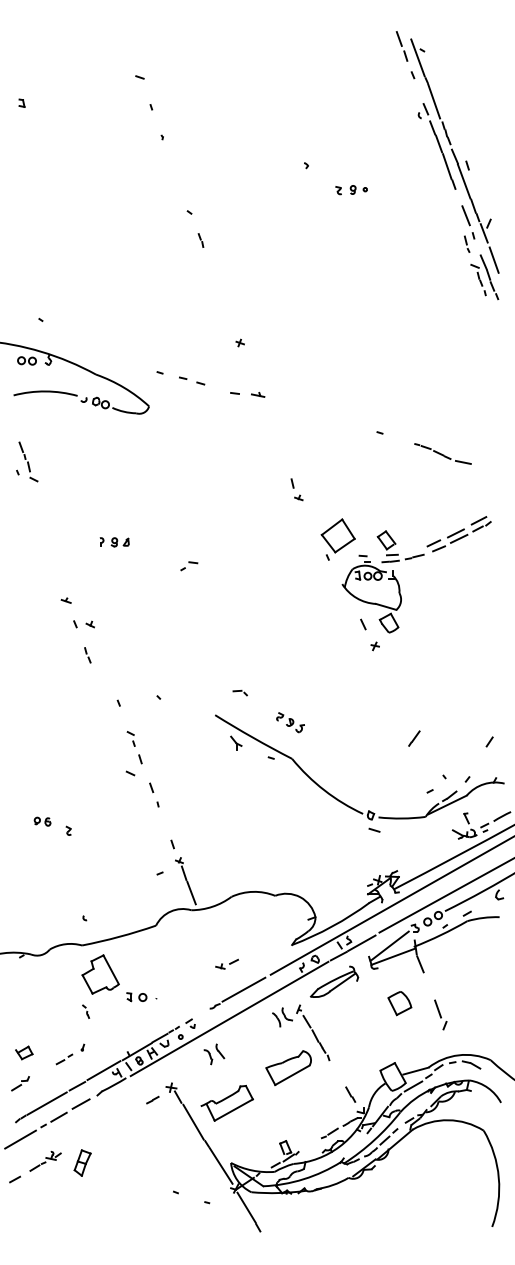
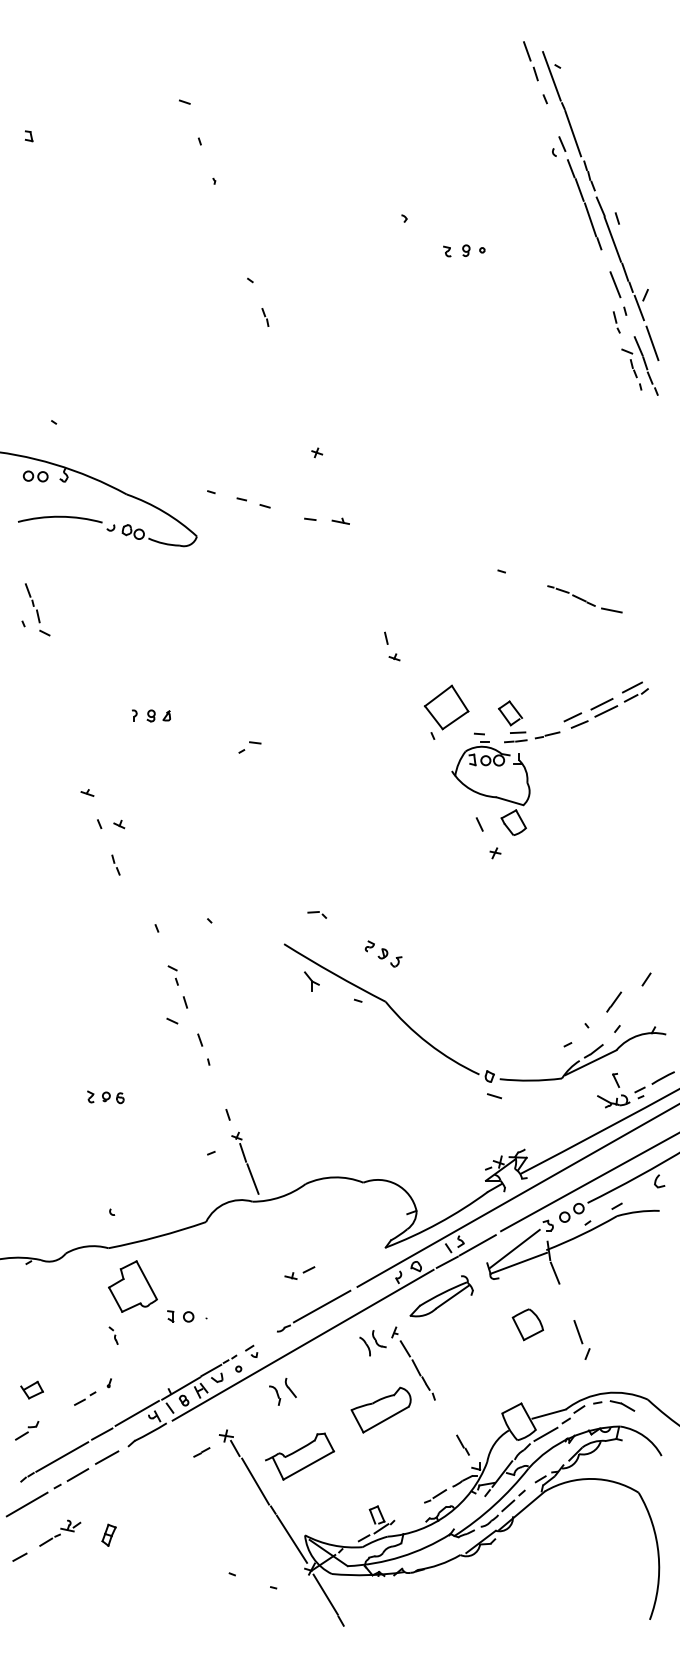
line: (414, 738) -> (614, 1001), moved
part: (42, 821) -> (113, 1097), moved
part: (82, 1162) -> (108, 1534), size x0.62

